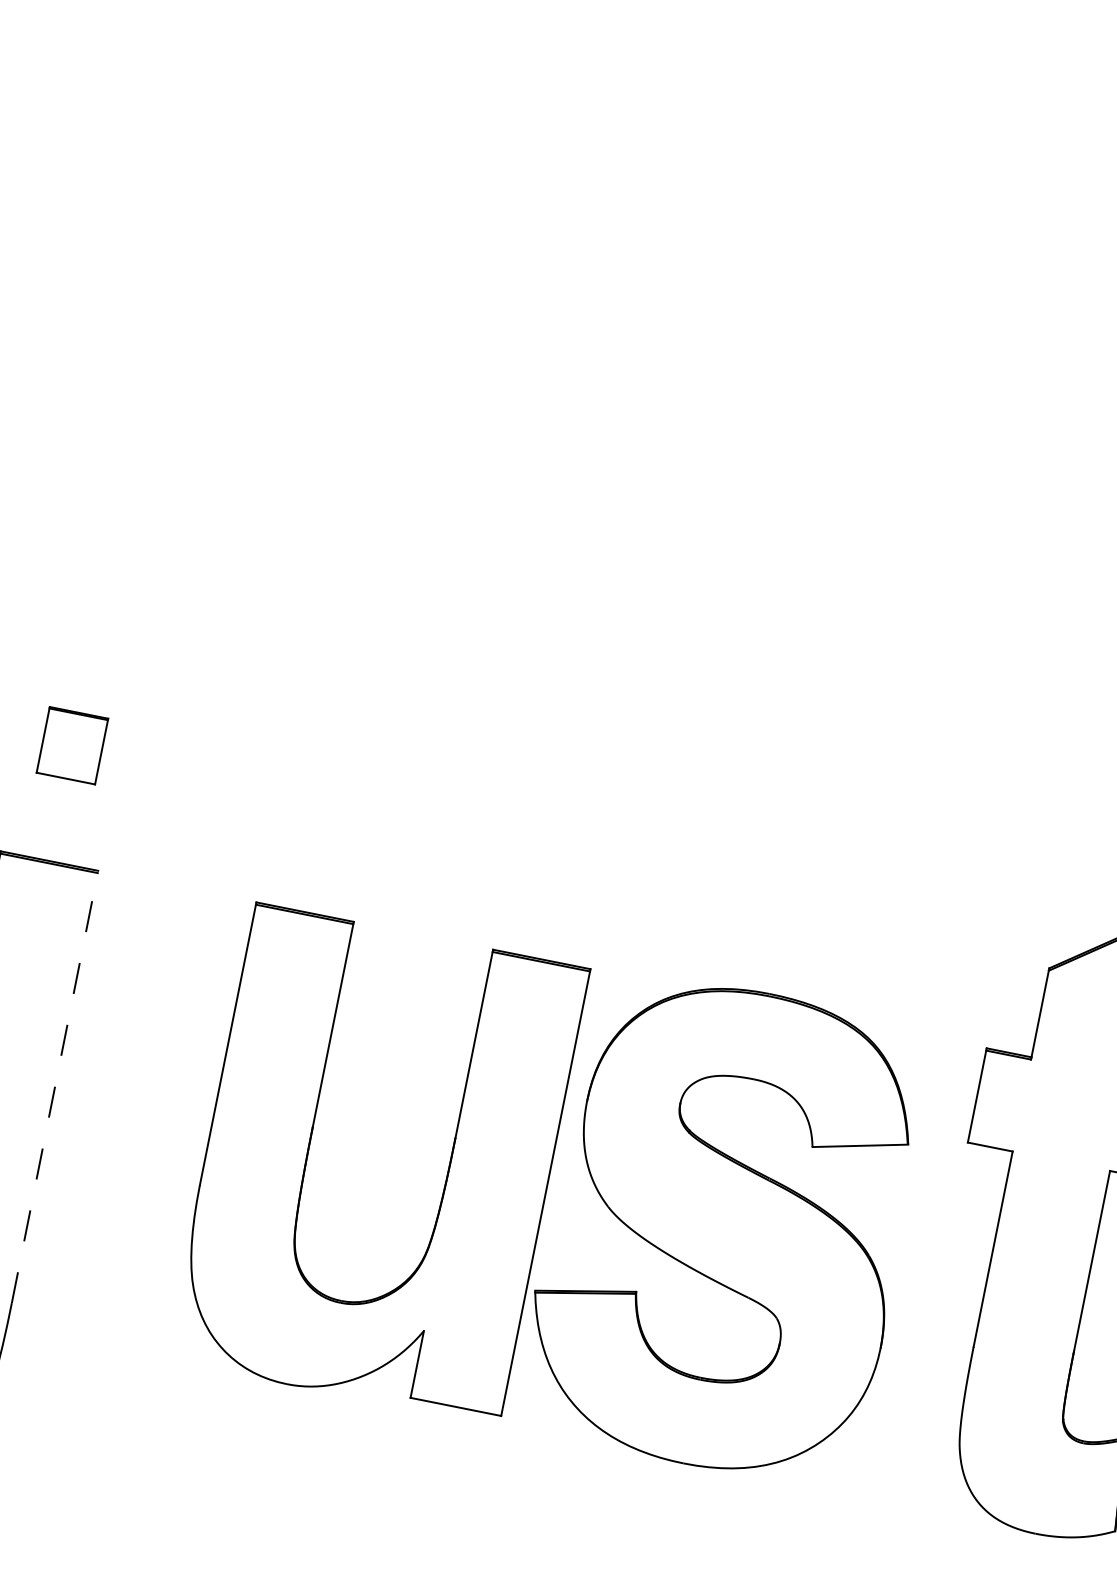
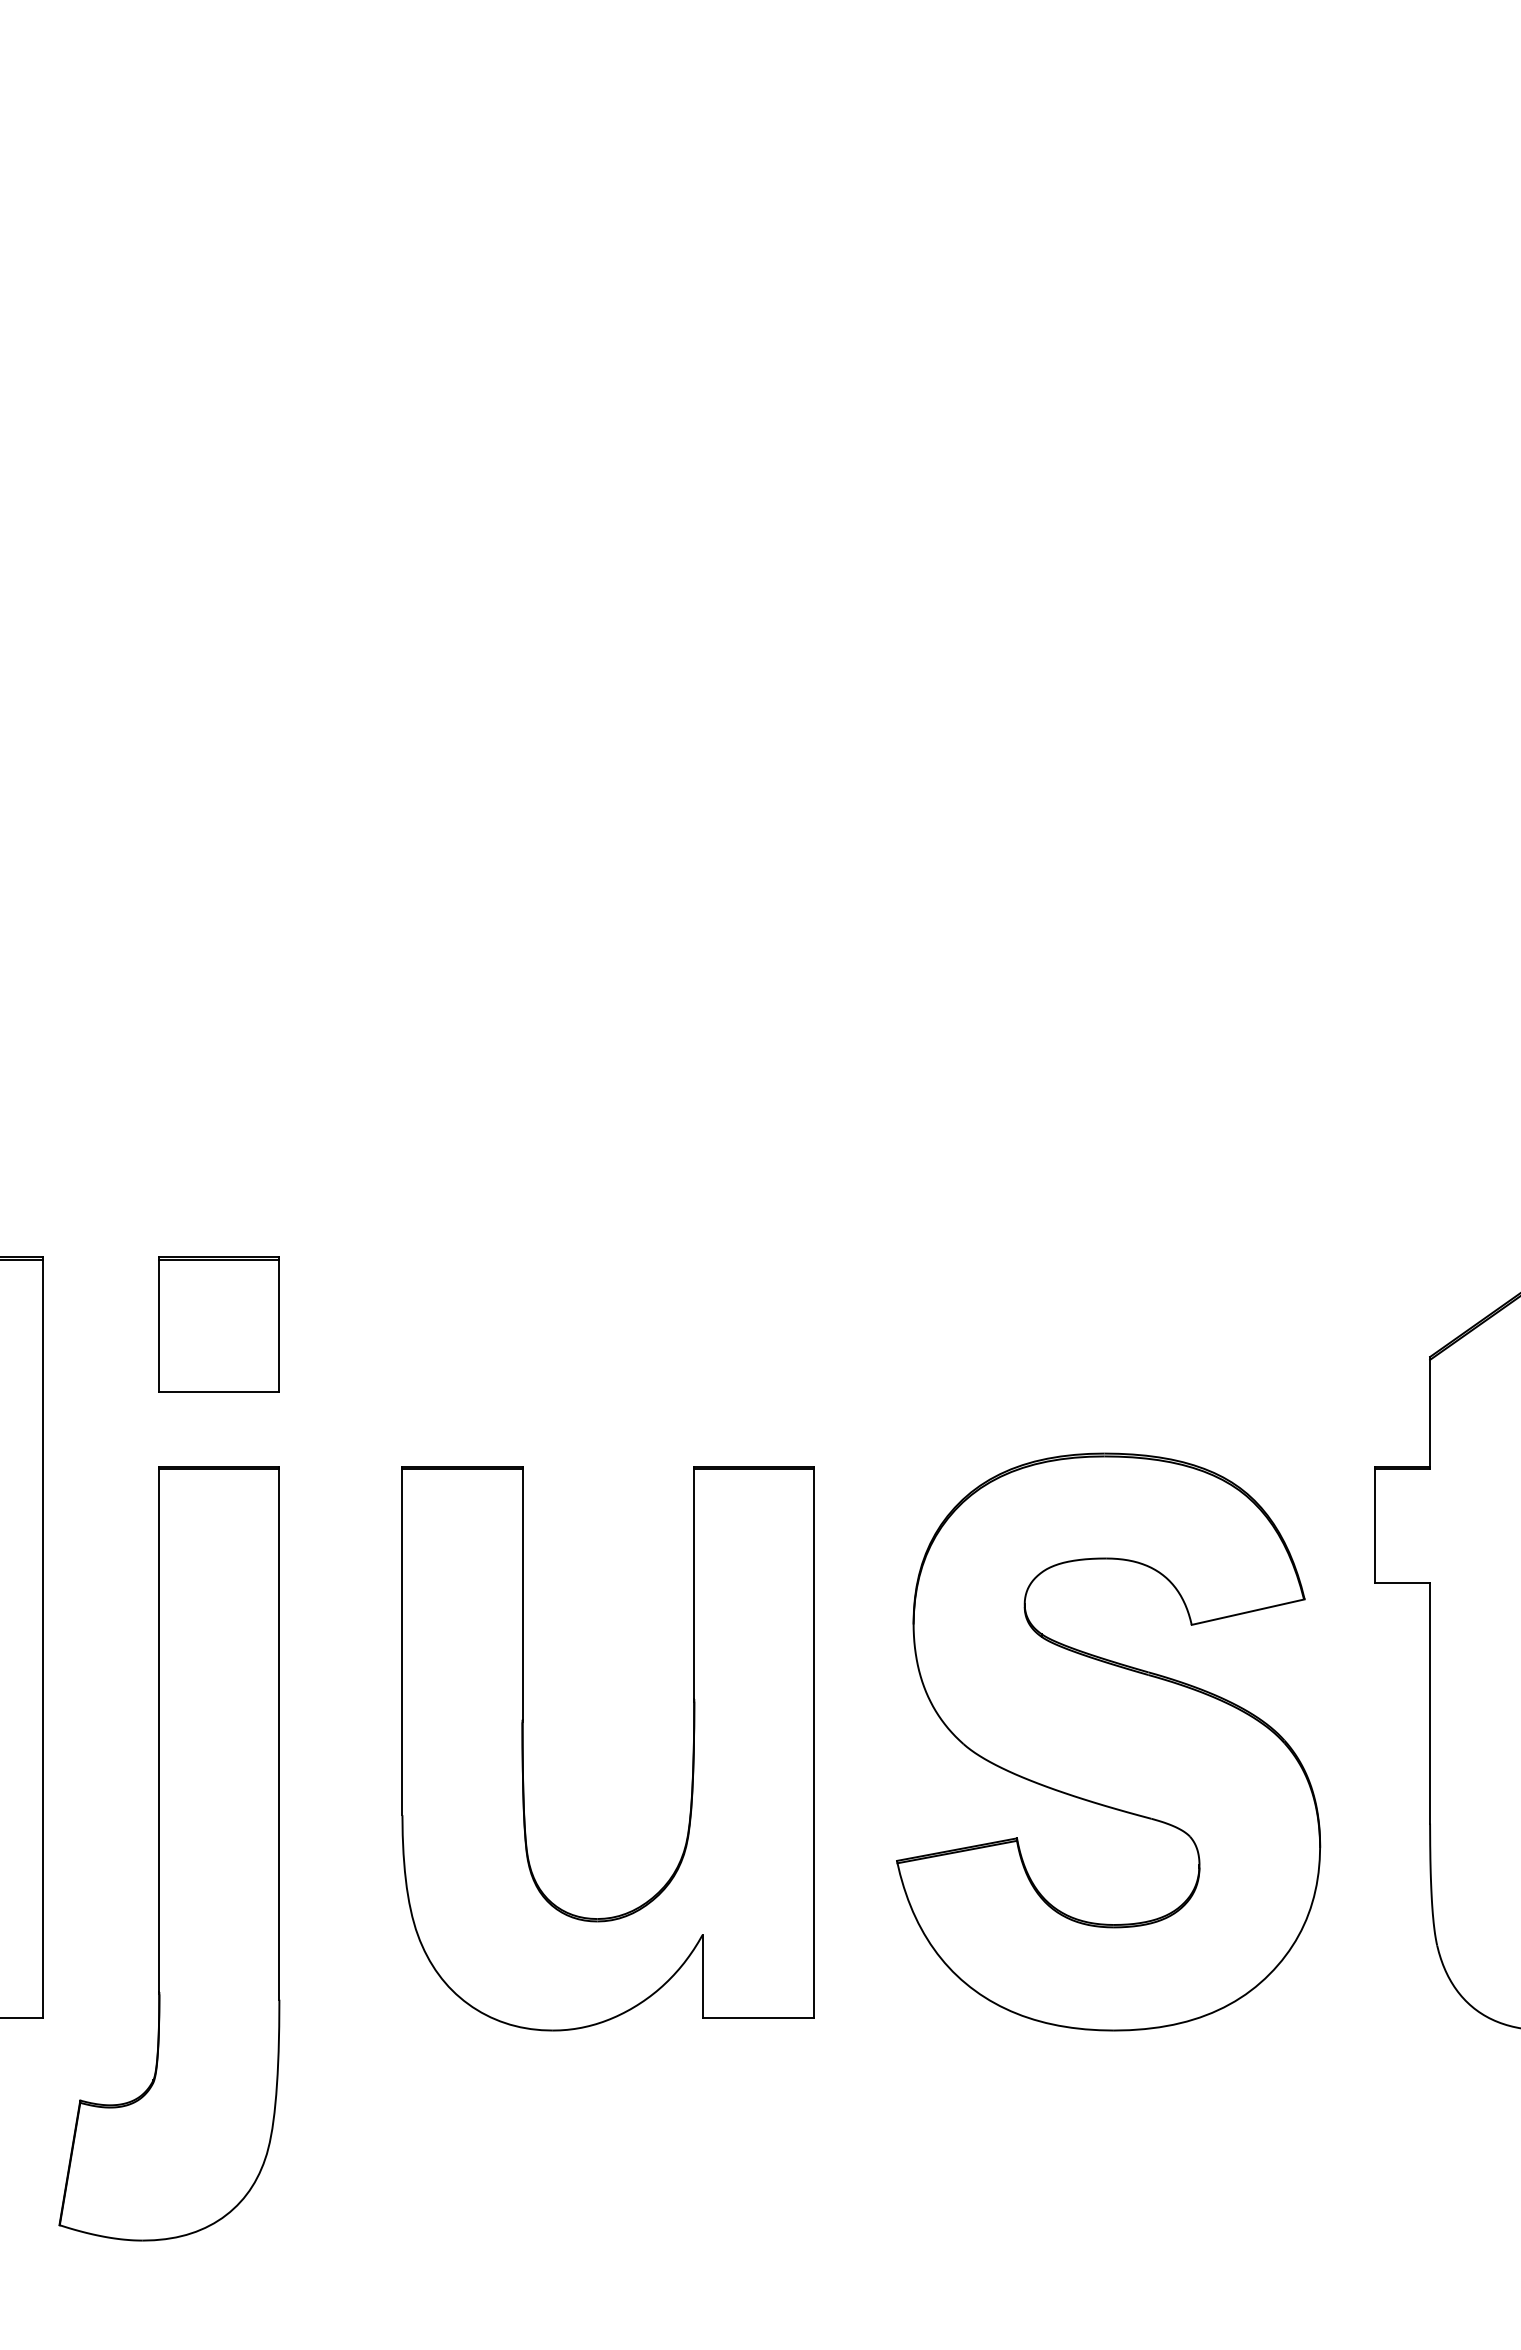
part: (71, 745) -> (218, 1324), size x1.67
line: (55, 1087) -> (279, 1733), dashed -> solid
part: (308, 1150) -> (523, 1748), moved

